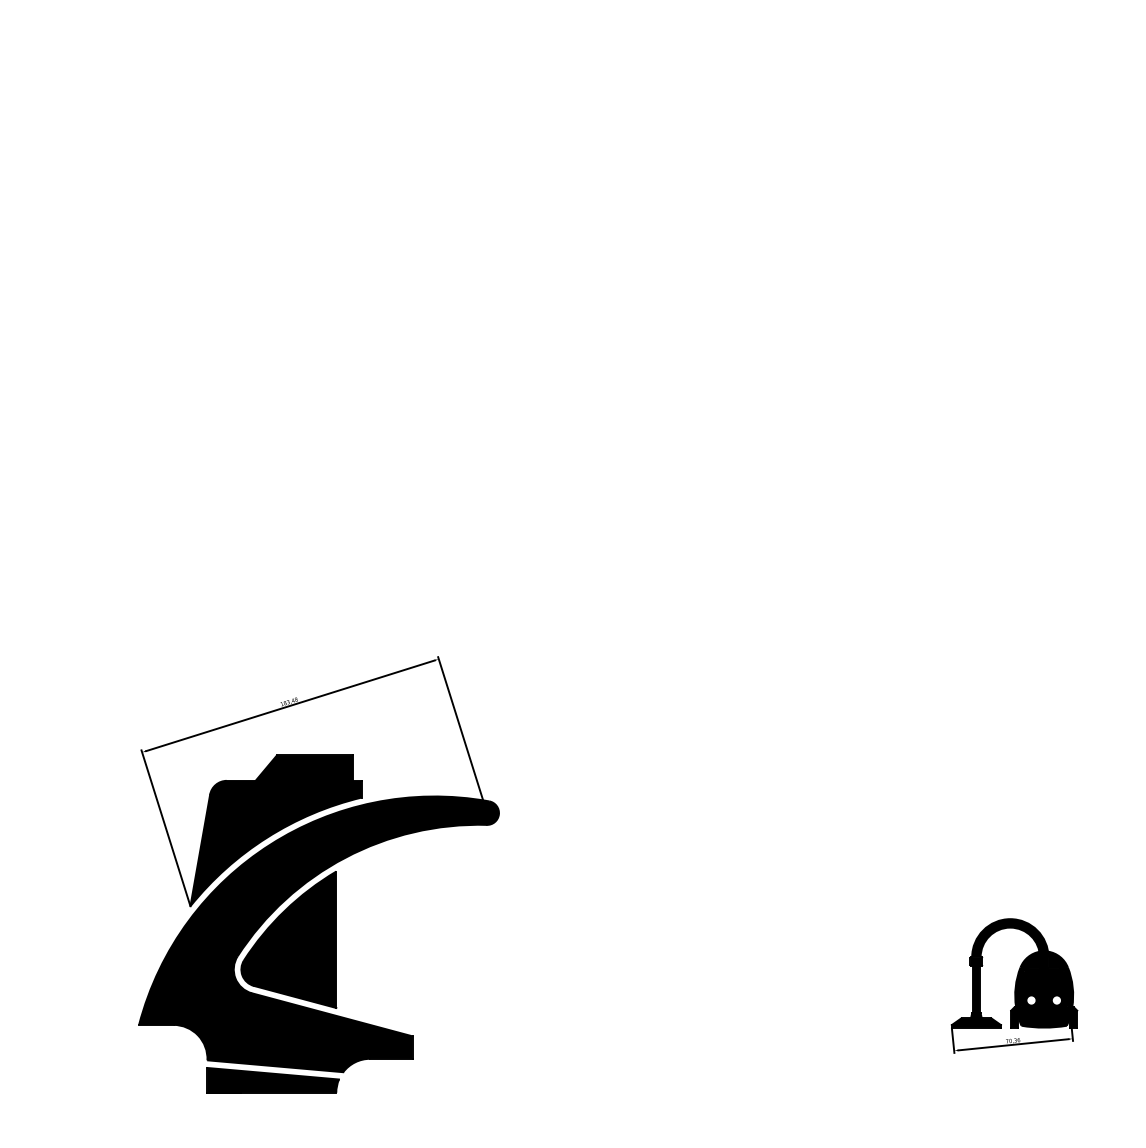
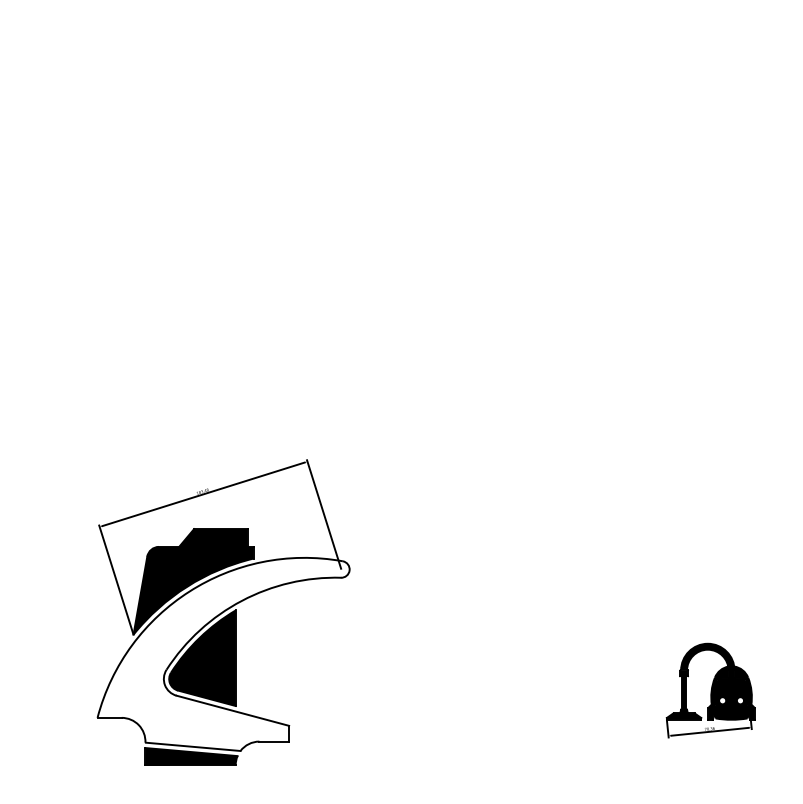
fill: (318, 934) -> (223, 654), removed

